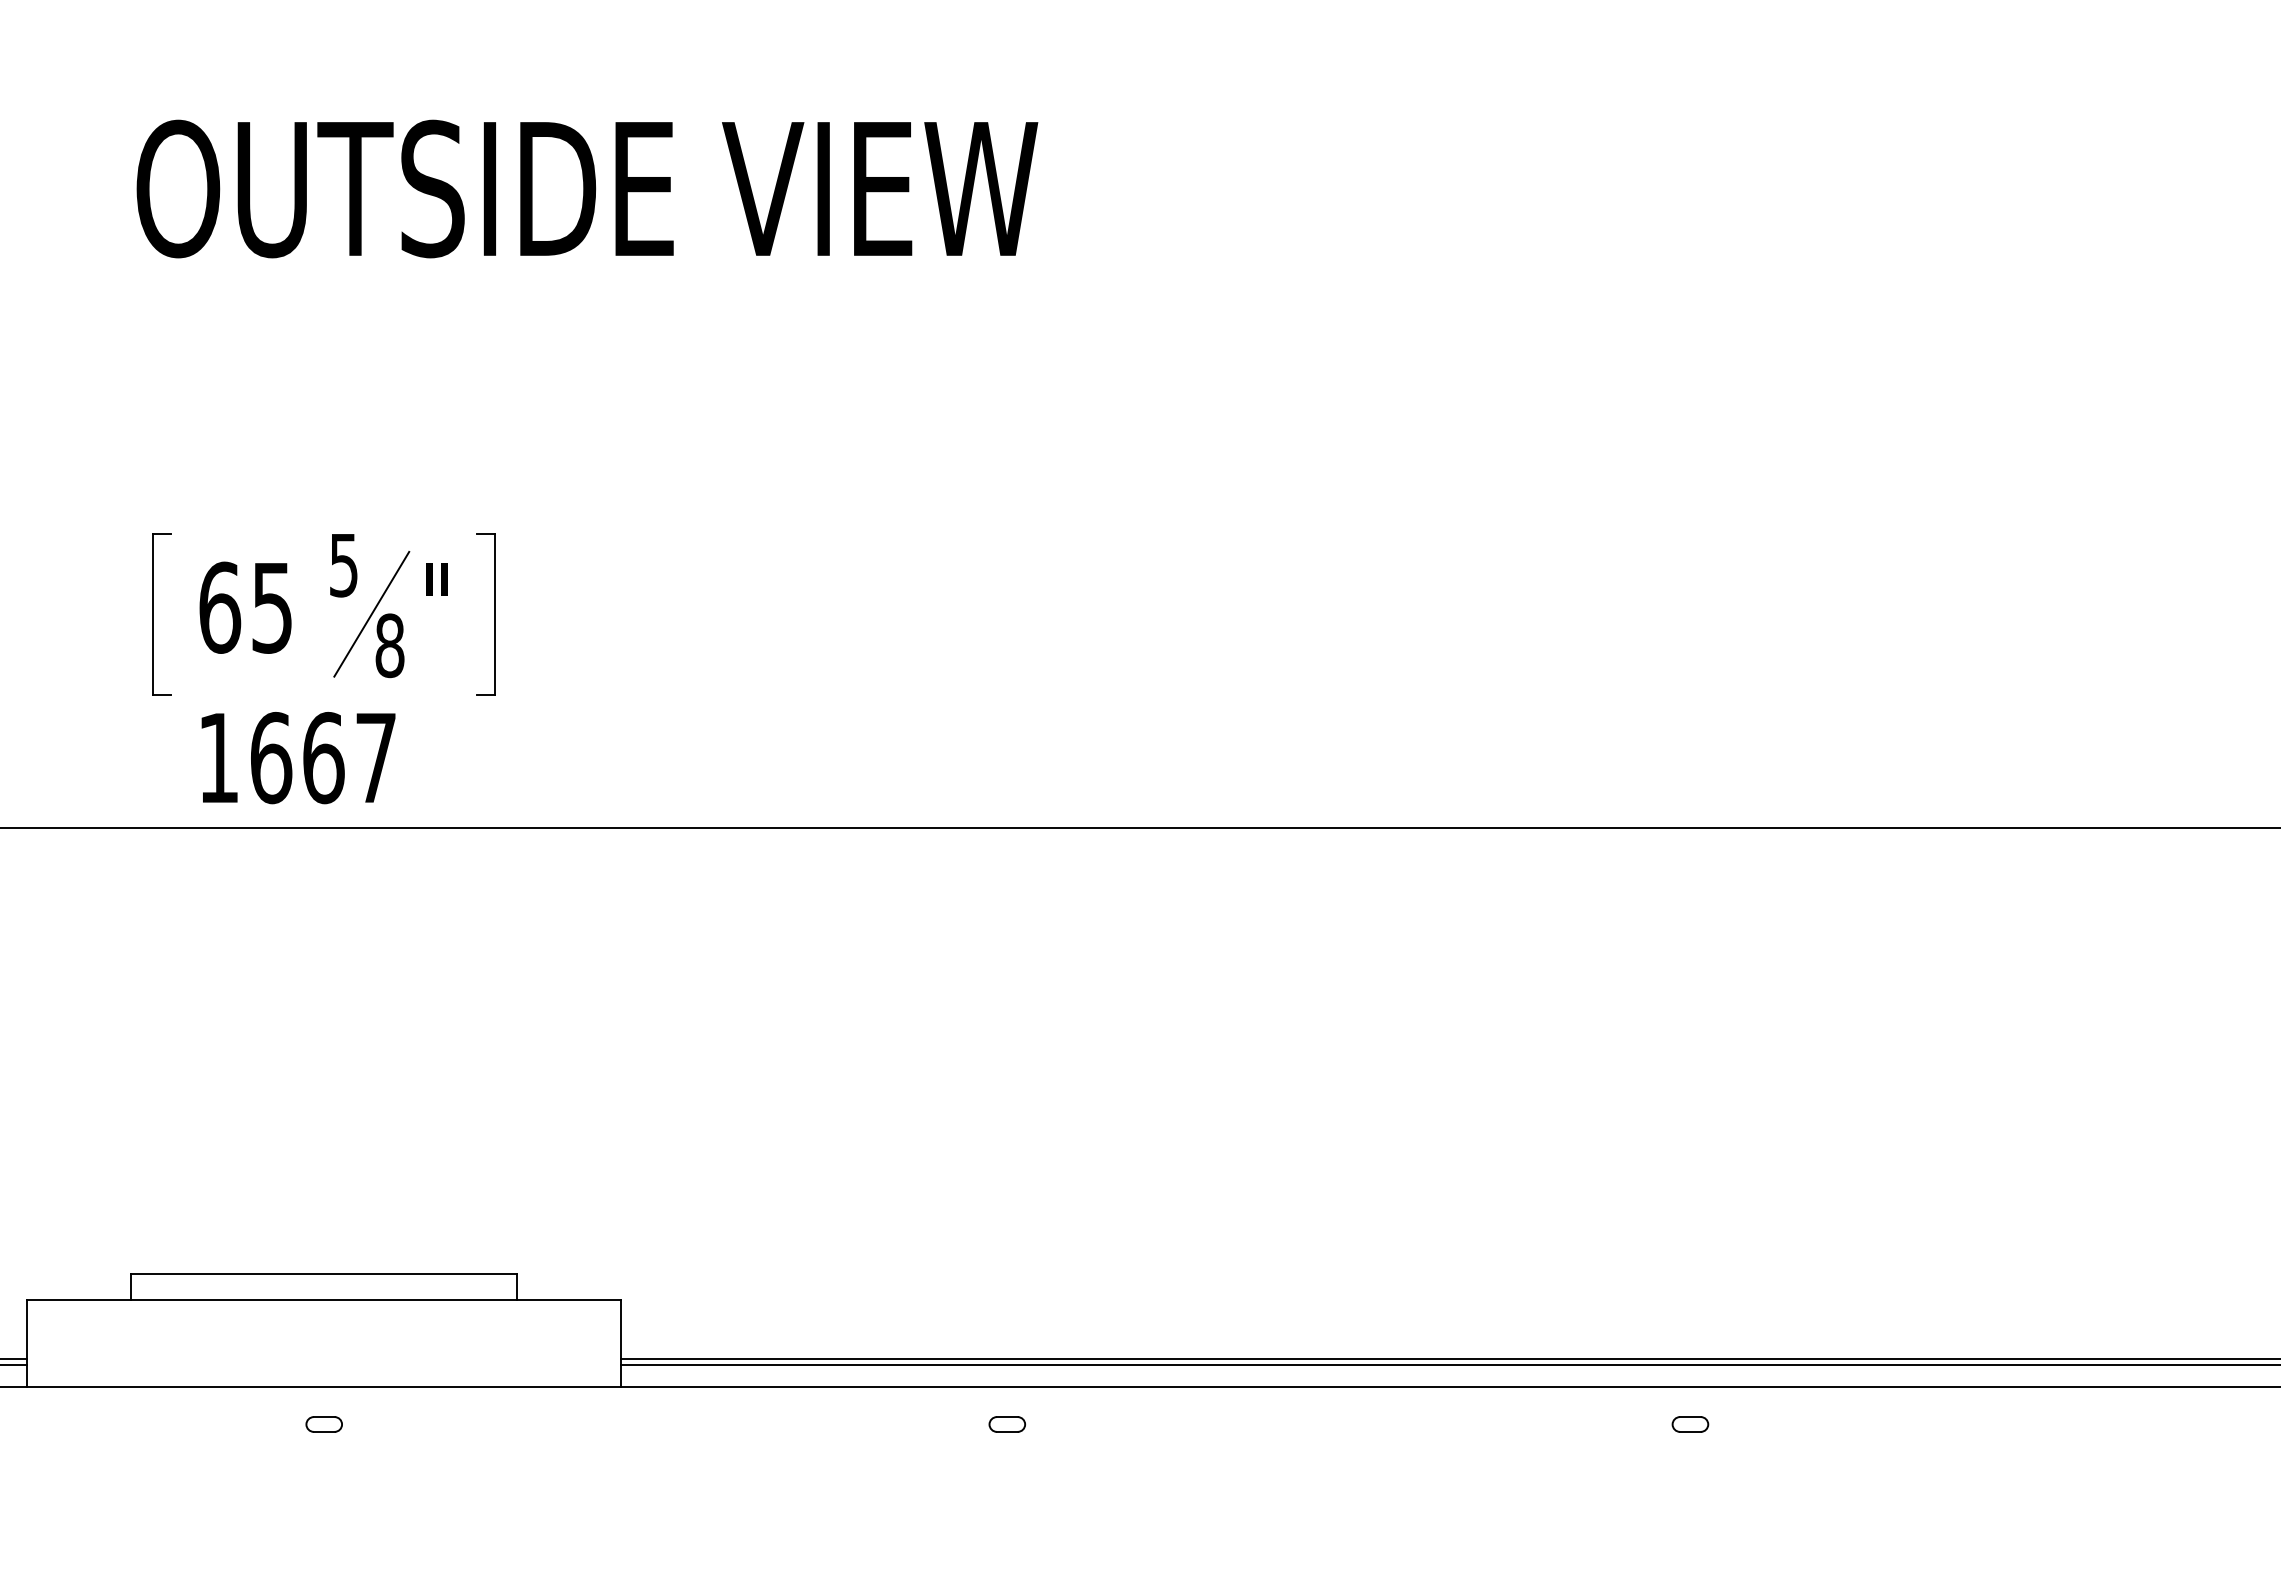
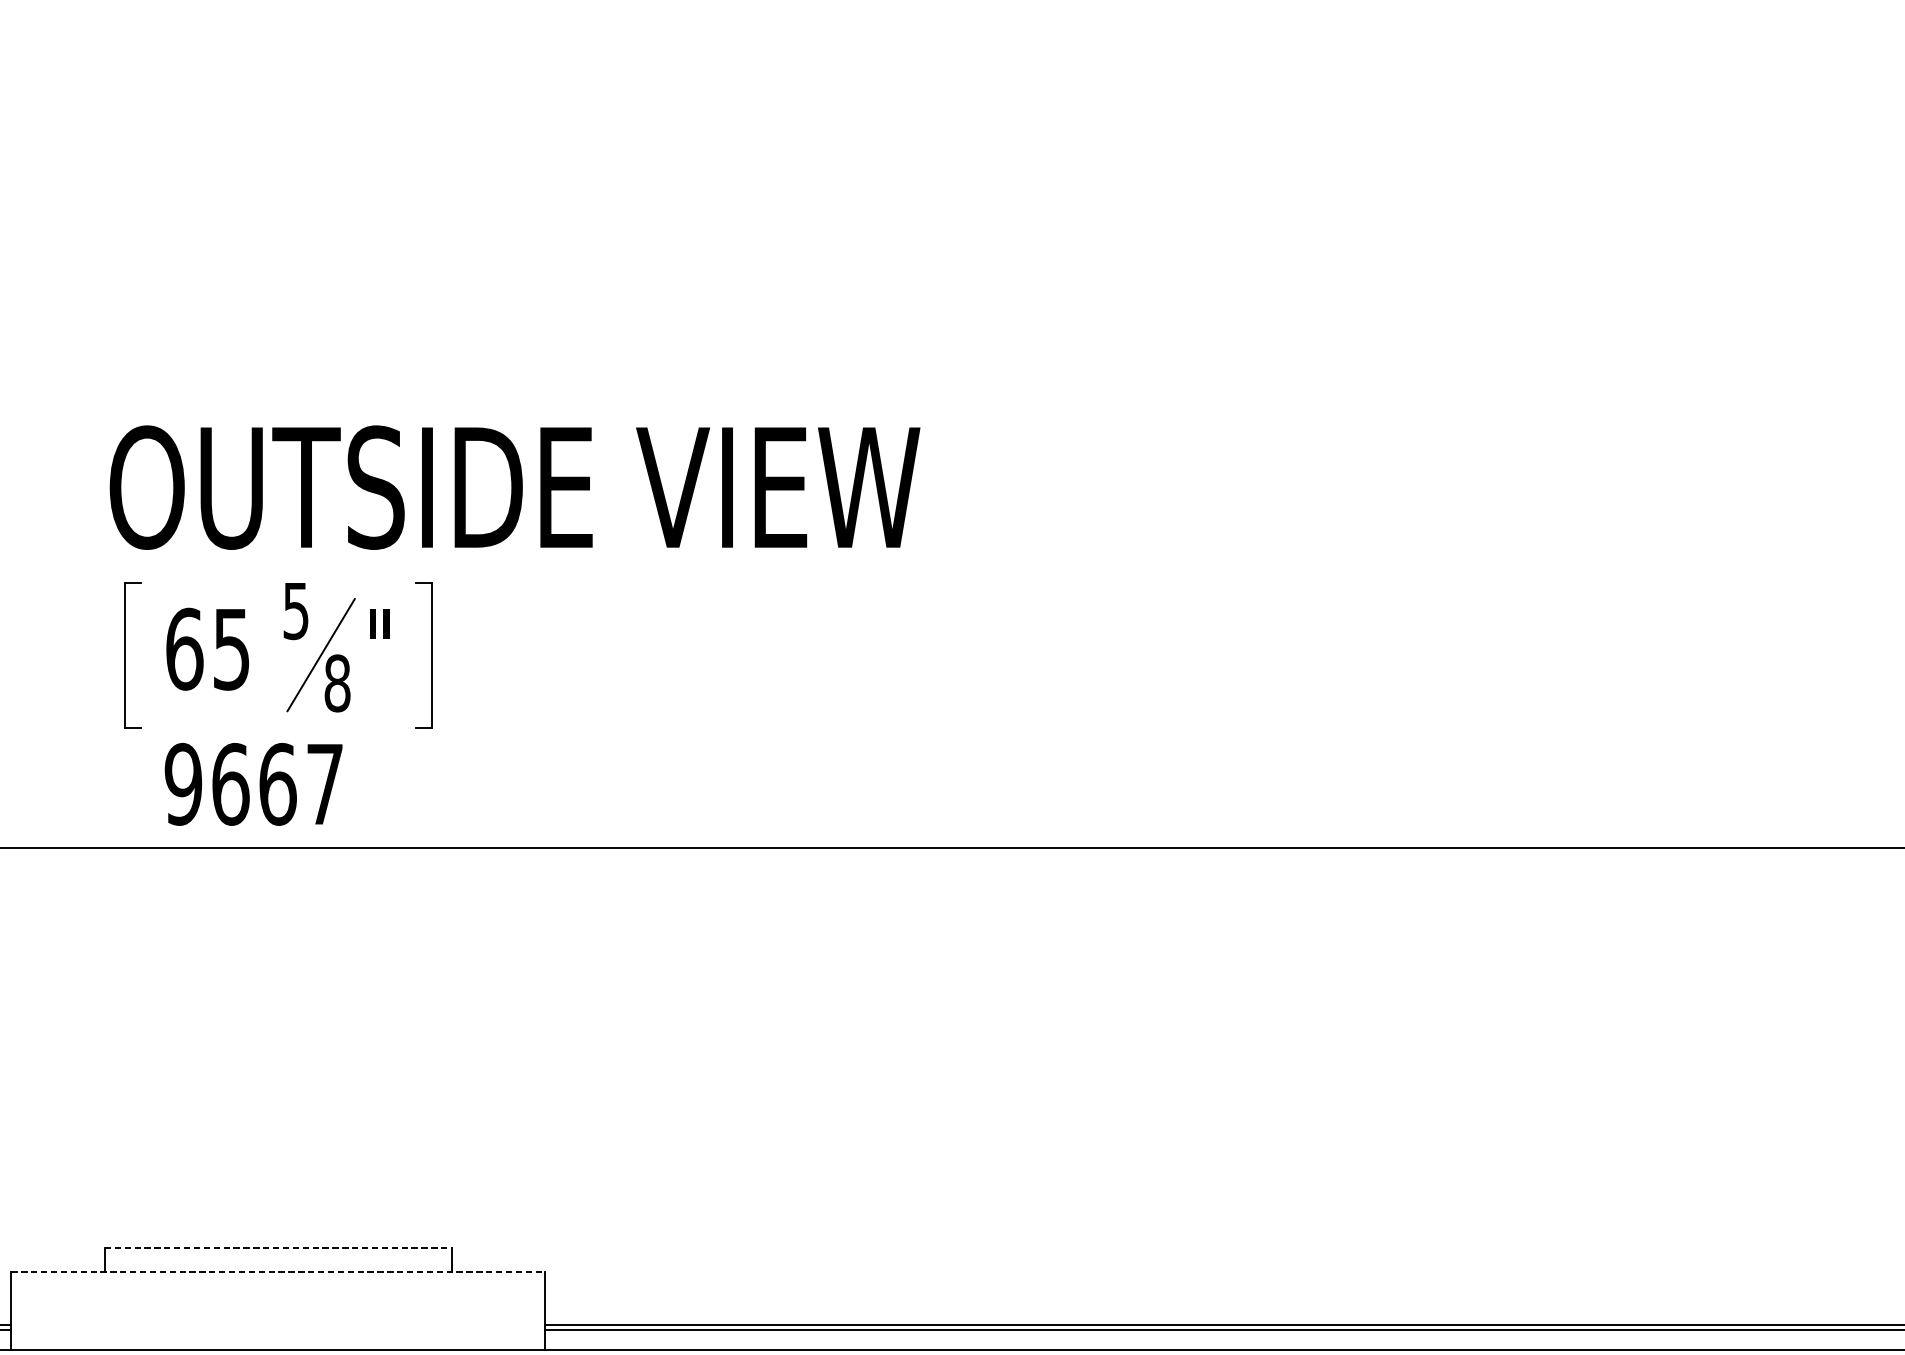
text: (587, 188) -> (515, 487), moved
text: (218, 757) -> (183, 783), 1667 -> 9667
line: (324, 1273) -> (278, 1247), solid -> dashed
line: (324, 1299) -> (278, 1271), solid -> dashed

